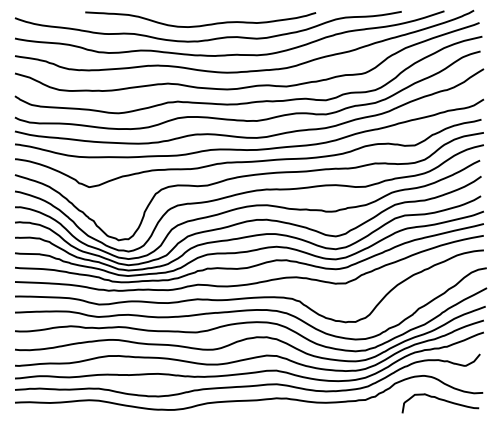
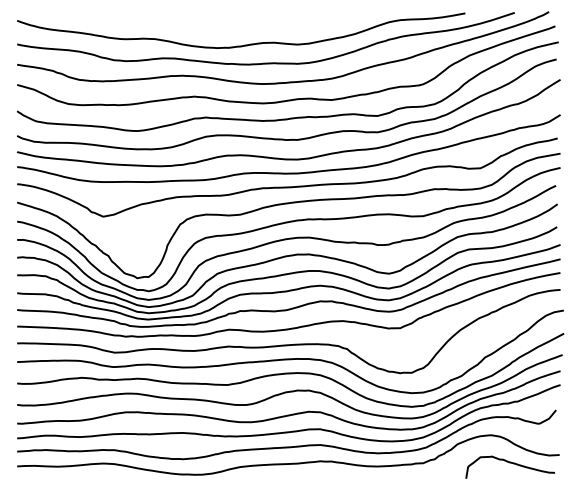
curve: (201, 24) -> (233, 28), removed

